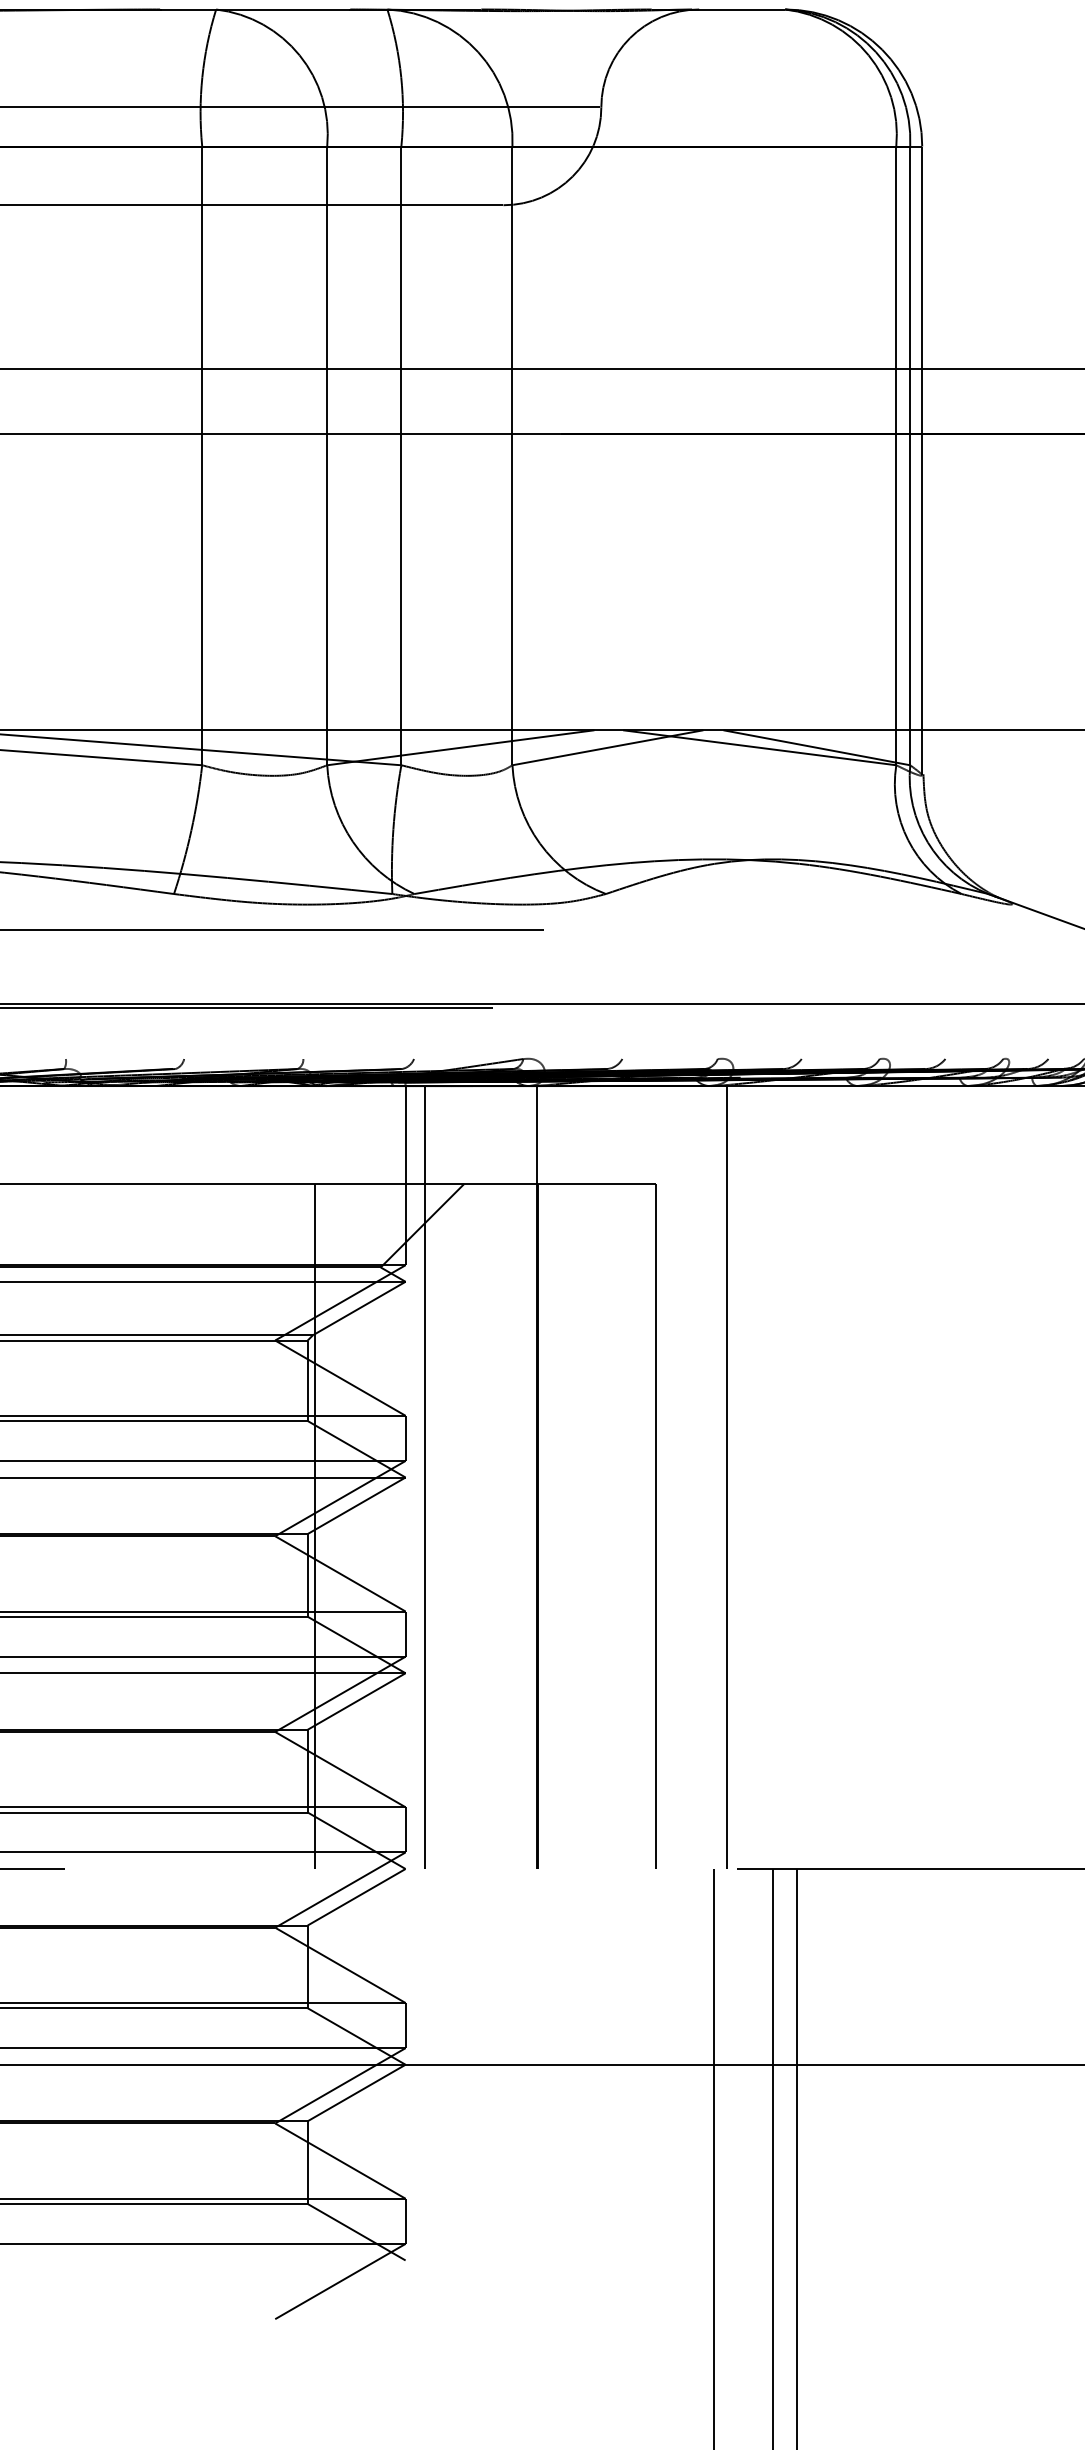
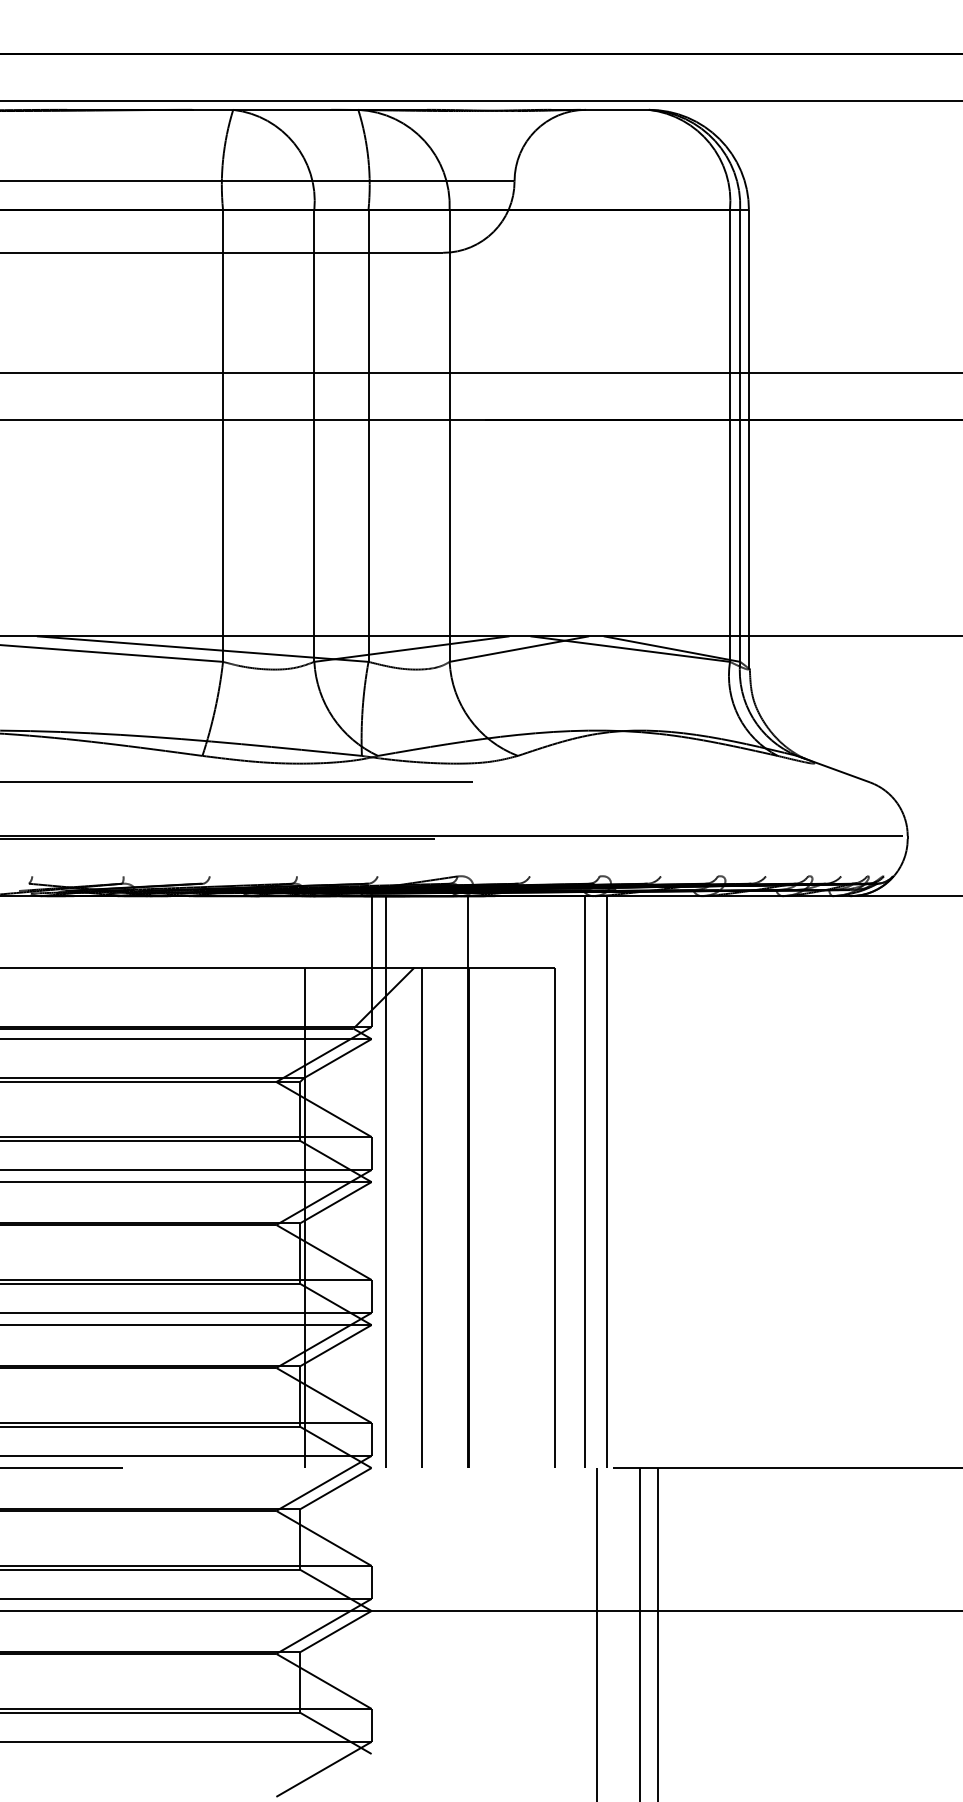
line: (698, 1478) -> (585, 1182), added
line: (473, 1525) -> (421, 1217), added

